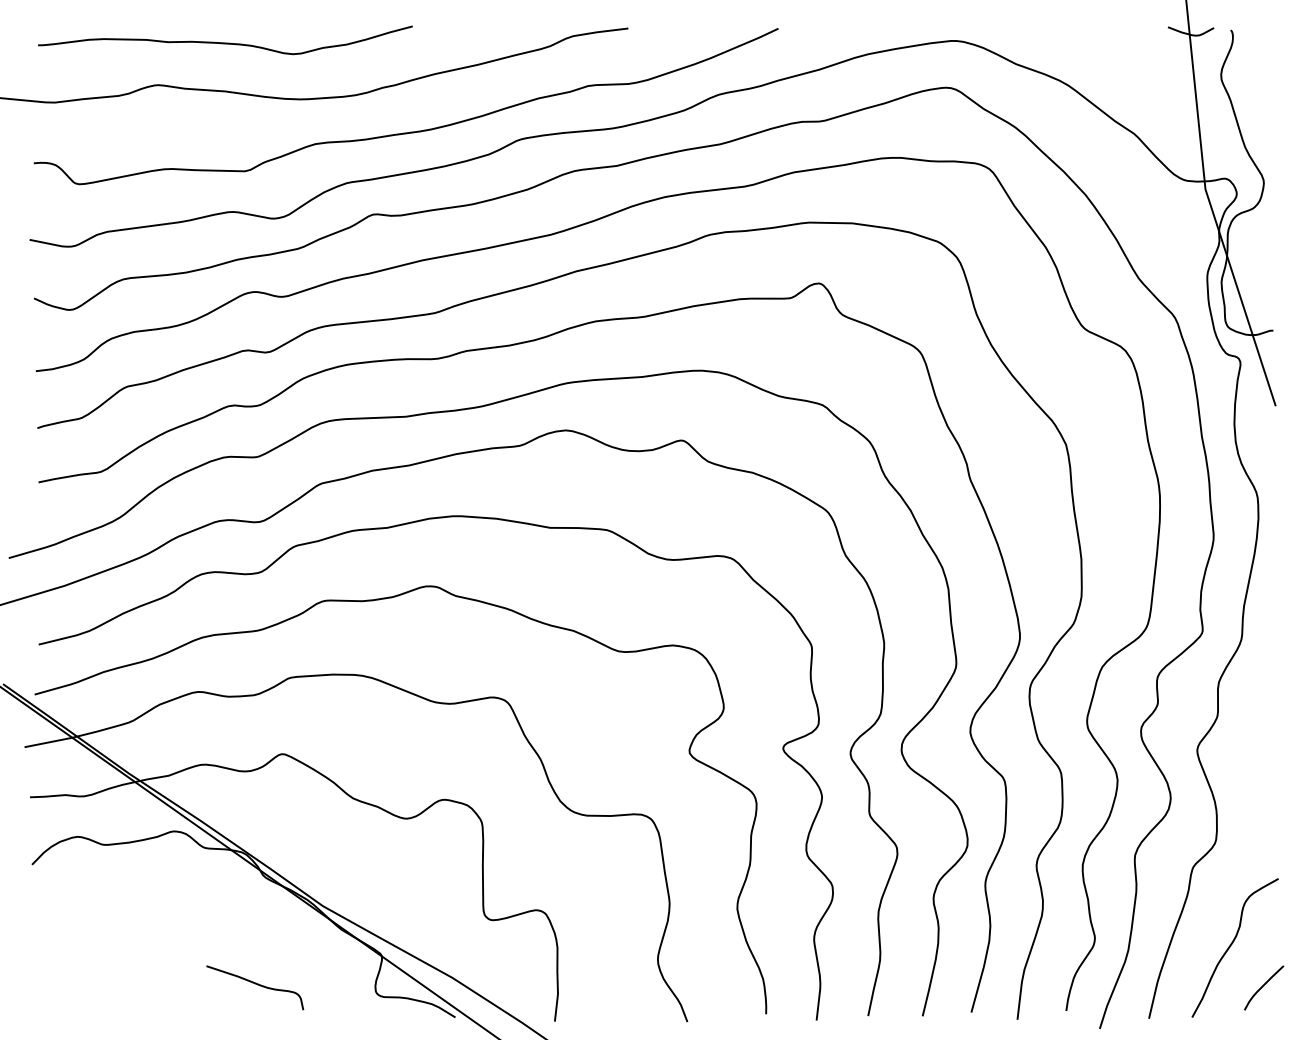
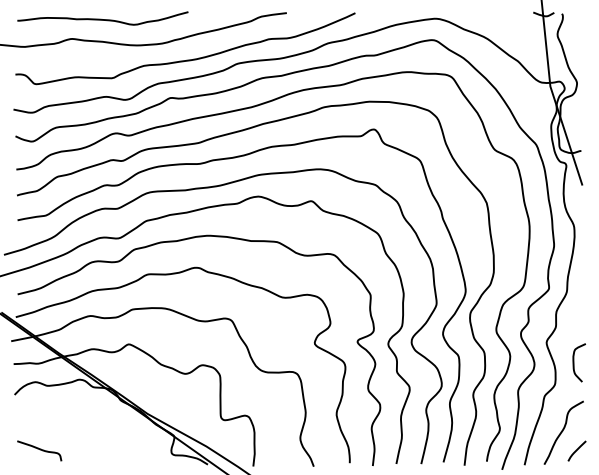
curve: (1258, 793) -> (574, 362), added
curve: (255, 984) -> (39, 449), moved

